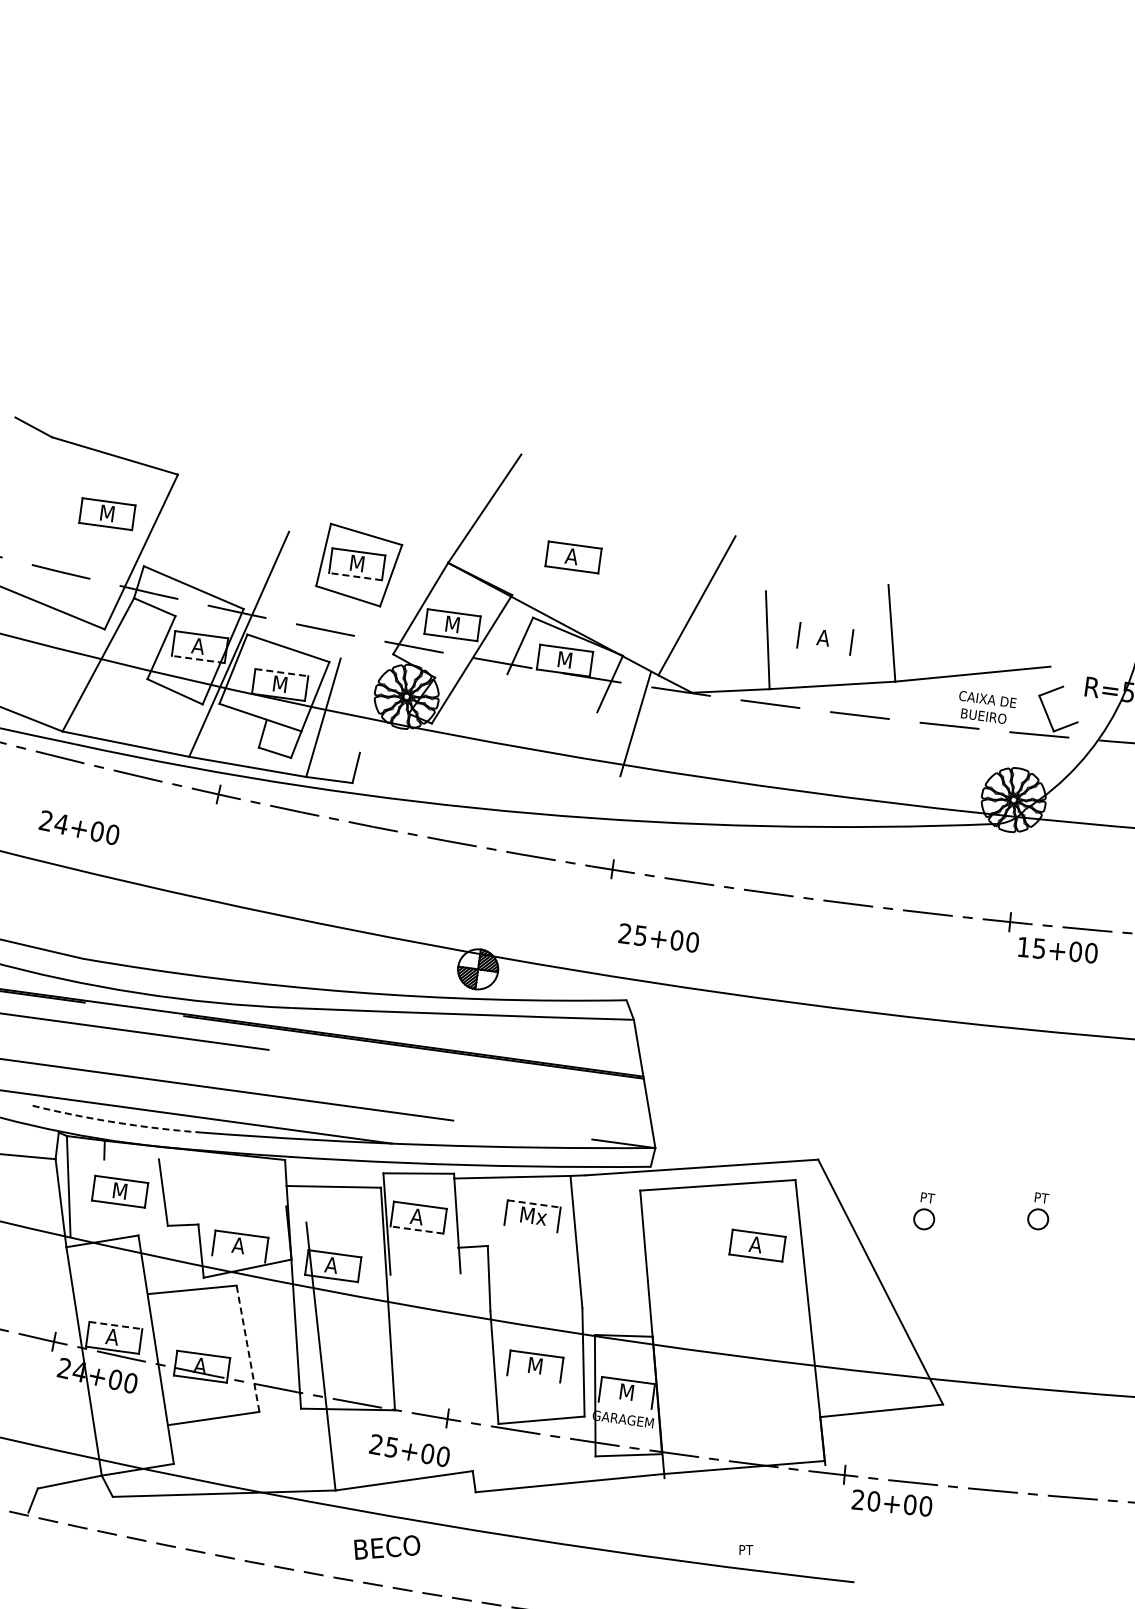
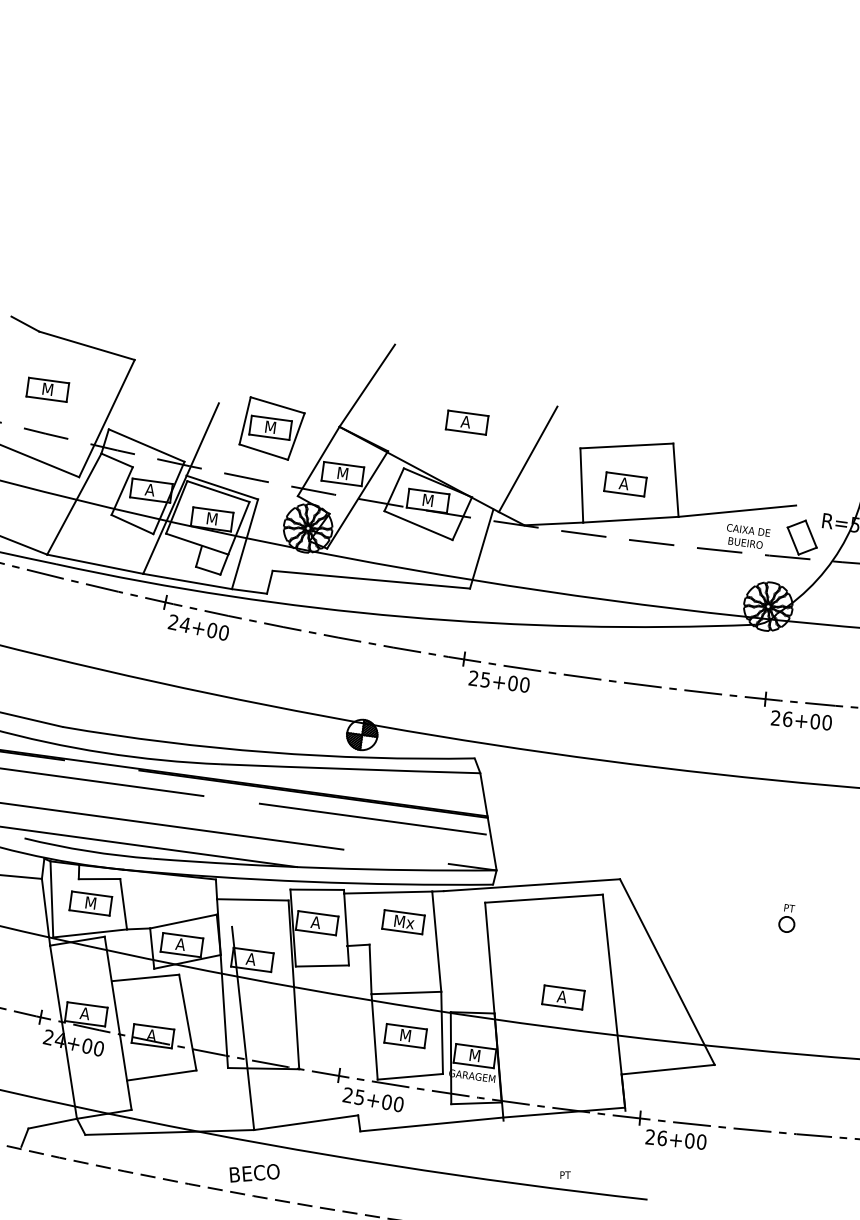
part: (107, 514) -> (47, 390), moved
part: (573, 557) -> (467, 422), moved
line: (355, 576) -> (269, 437), dashed -> solid
line: (826, 587) -> (626, 445), added
line: (826, 626) -> (626, 475), added
line: (293, 642) -> (222, 487), added
line: (823, 650) -> (624, 493), added
line: (198, 659) -> (150, 500), dashed -> solid
line: (281, 672) -> (213, 509), dashed -> solid
line: (552, 693) -> (418, 525), added
line: (1070, 704) -> (811, 534), added
line: (489, 764) -> (370, 579), added
text: (78, 827) -> (198, 627), moved
text: (658, 937) -> (498, 681), moved
text: (1031, 947) -> (781, 718), 15+00 -> 26+00
line: (492, 1080) -> (373, 819), added
arc: (116, 1122) -> (88, 851), dashed -> solid
line: (131, 1159) -> (99, 879), added
line: (534, 1203) -> (404, 912), dashed -> solid
part: (924, 1211) -> (700, 918), removed
line: (242, 1215) -> (183, 921), added
line: (530, 1228) -> (401, 931), added
line: (118, 1230) -> (89, 932), added
line: (417, 1230) -> (316, 932), dashed -> solid
part: (757, 1245) -> (563, 997), moved
line: (238, 1258) -> (180, 954), added
line: (425, 1273) -> (322, 965), added
line: (536, 1309) -> (406, 992), added
line: (115, 1325) -> (87, 1004), dashed -> solid
line: (247, 1348) -> (187, 1022), dashed -> solid
line: (533, 1378) -> (404, 1045), added
line: (624, 1404) -> (473, 1064), added
text: (408, 1450) -> (372, 1099), moved
text: (873, 1501) -> (661, 1138), 20+00 -> 26+00
text: (387, 1547) -> (254, 1173), moved

